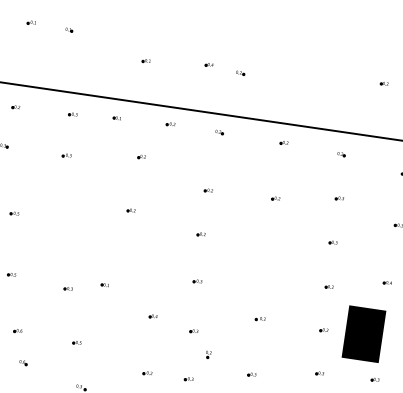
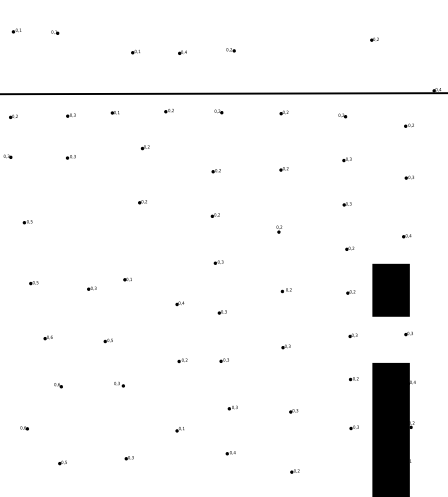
part: (209, 64) -> (182, 52), moved
part: (208, 354) -> (279, 229), moved
part: (23, 362) -> (58, 385), moved

